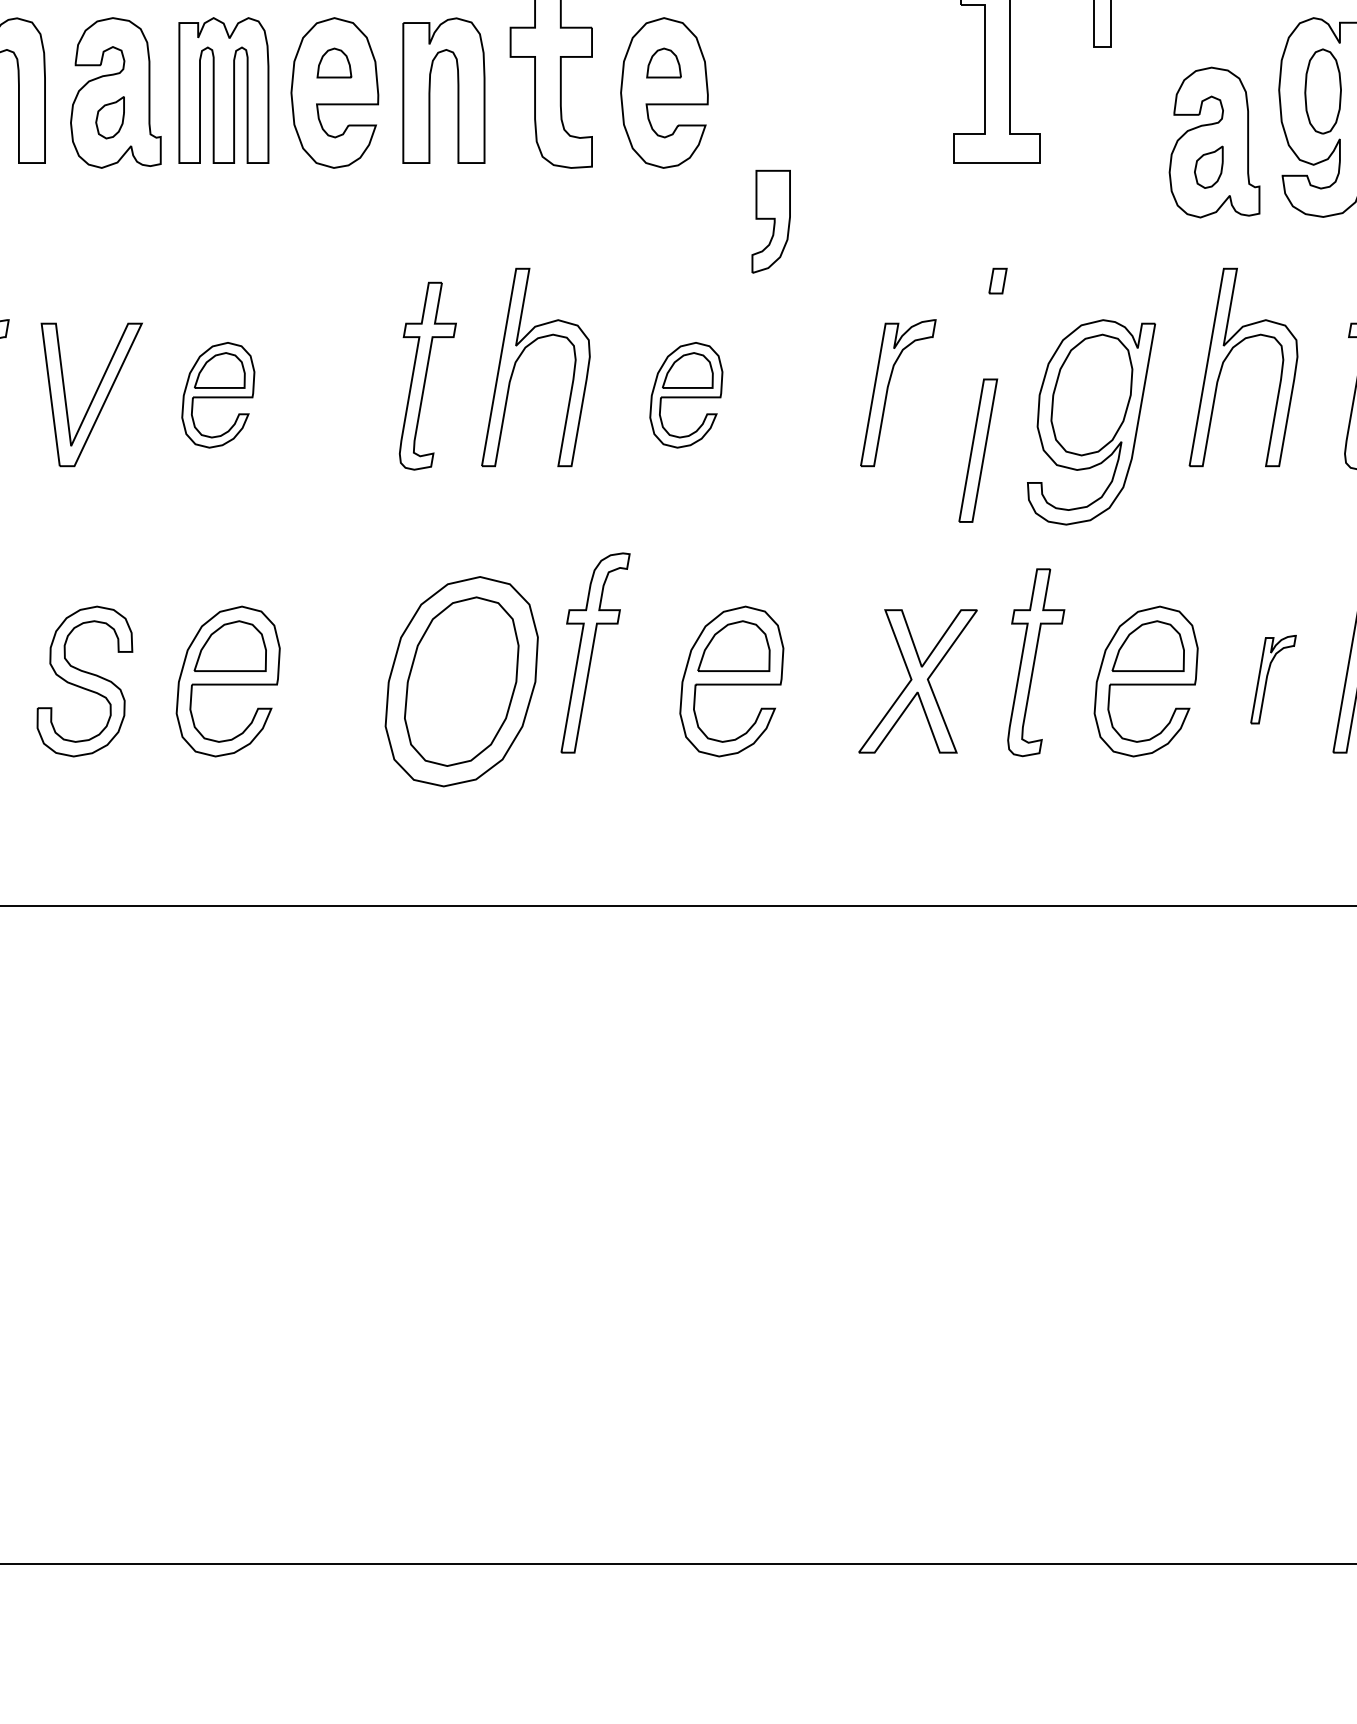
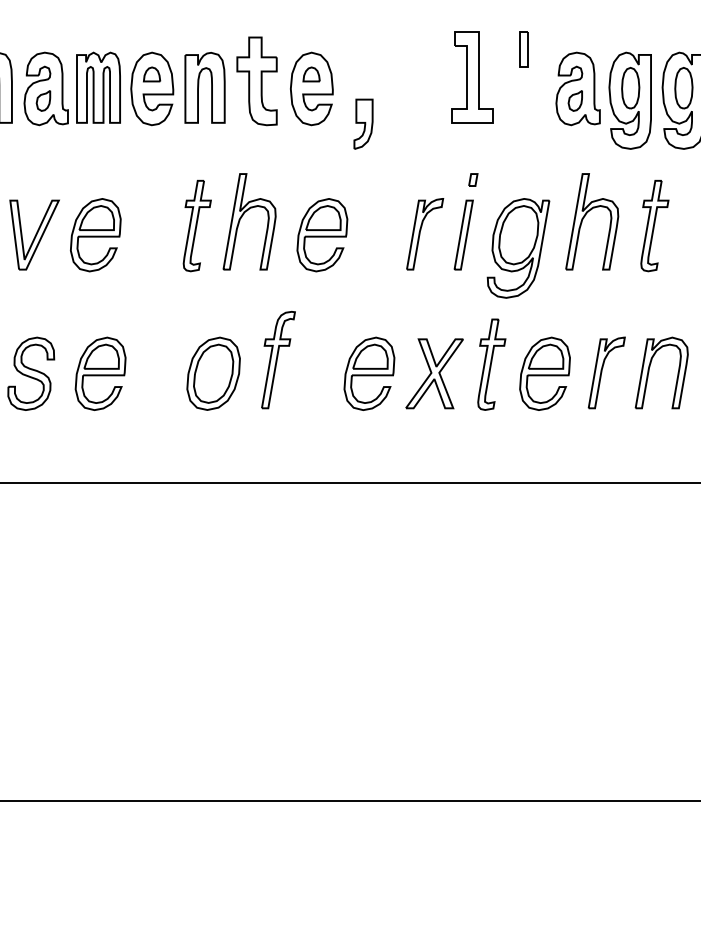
part: (1213, 141) -> (577, 88), moved
part: (771, 220) -> (363, 123), moved
part: (217, 395) -> (95, 235), size x1.43
part: (686, 395) -> (322, 235), size x1.43
part: (977, 449) -> (463, 234), moved
part: (1273, 678) -> (606, 372), size x1.67
part: (461, 680) -> (213, 373), size x0.71
part: (731, 680) -> (369, 373), moved

